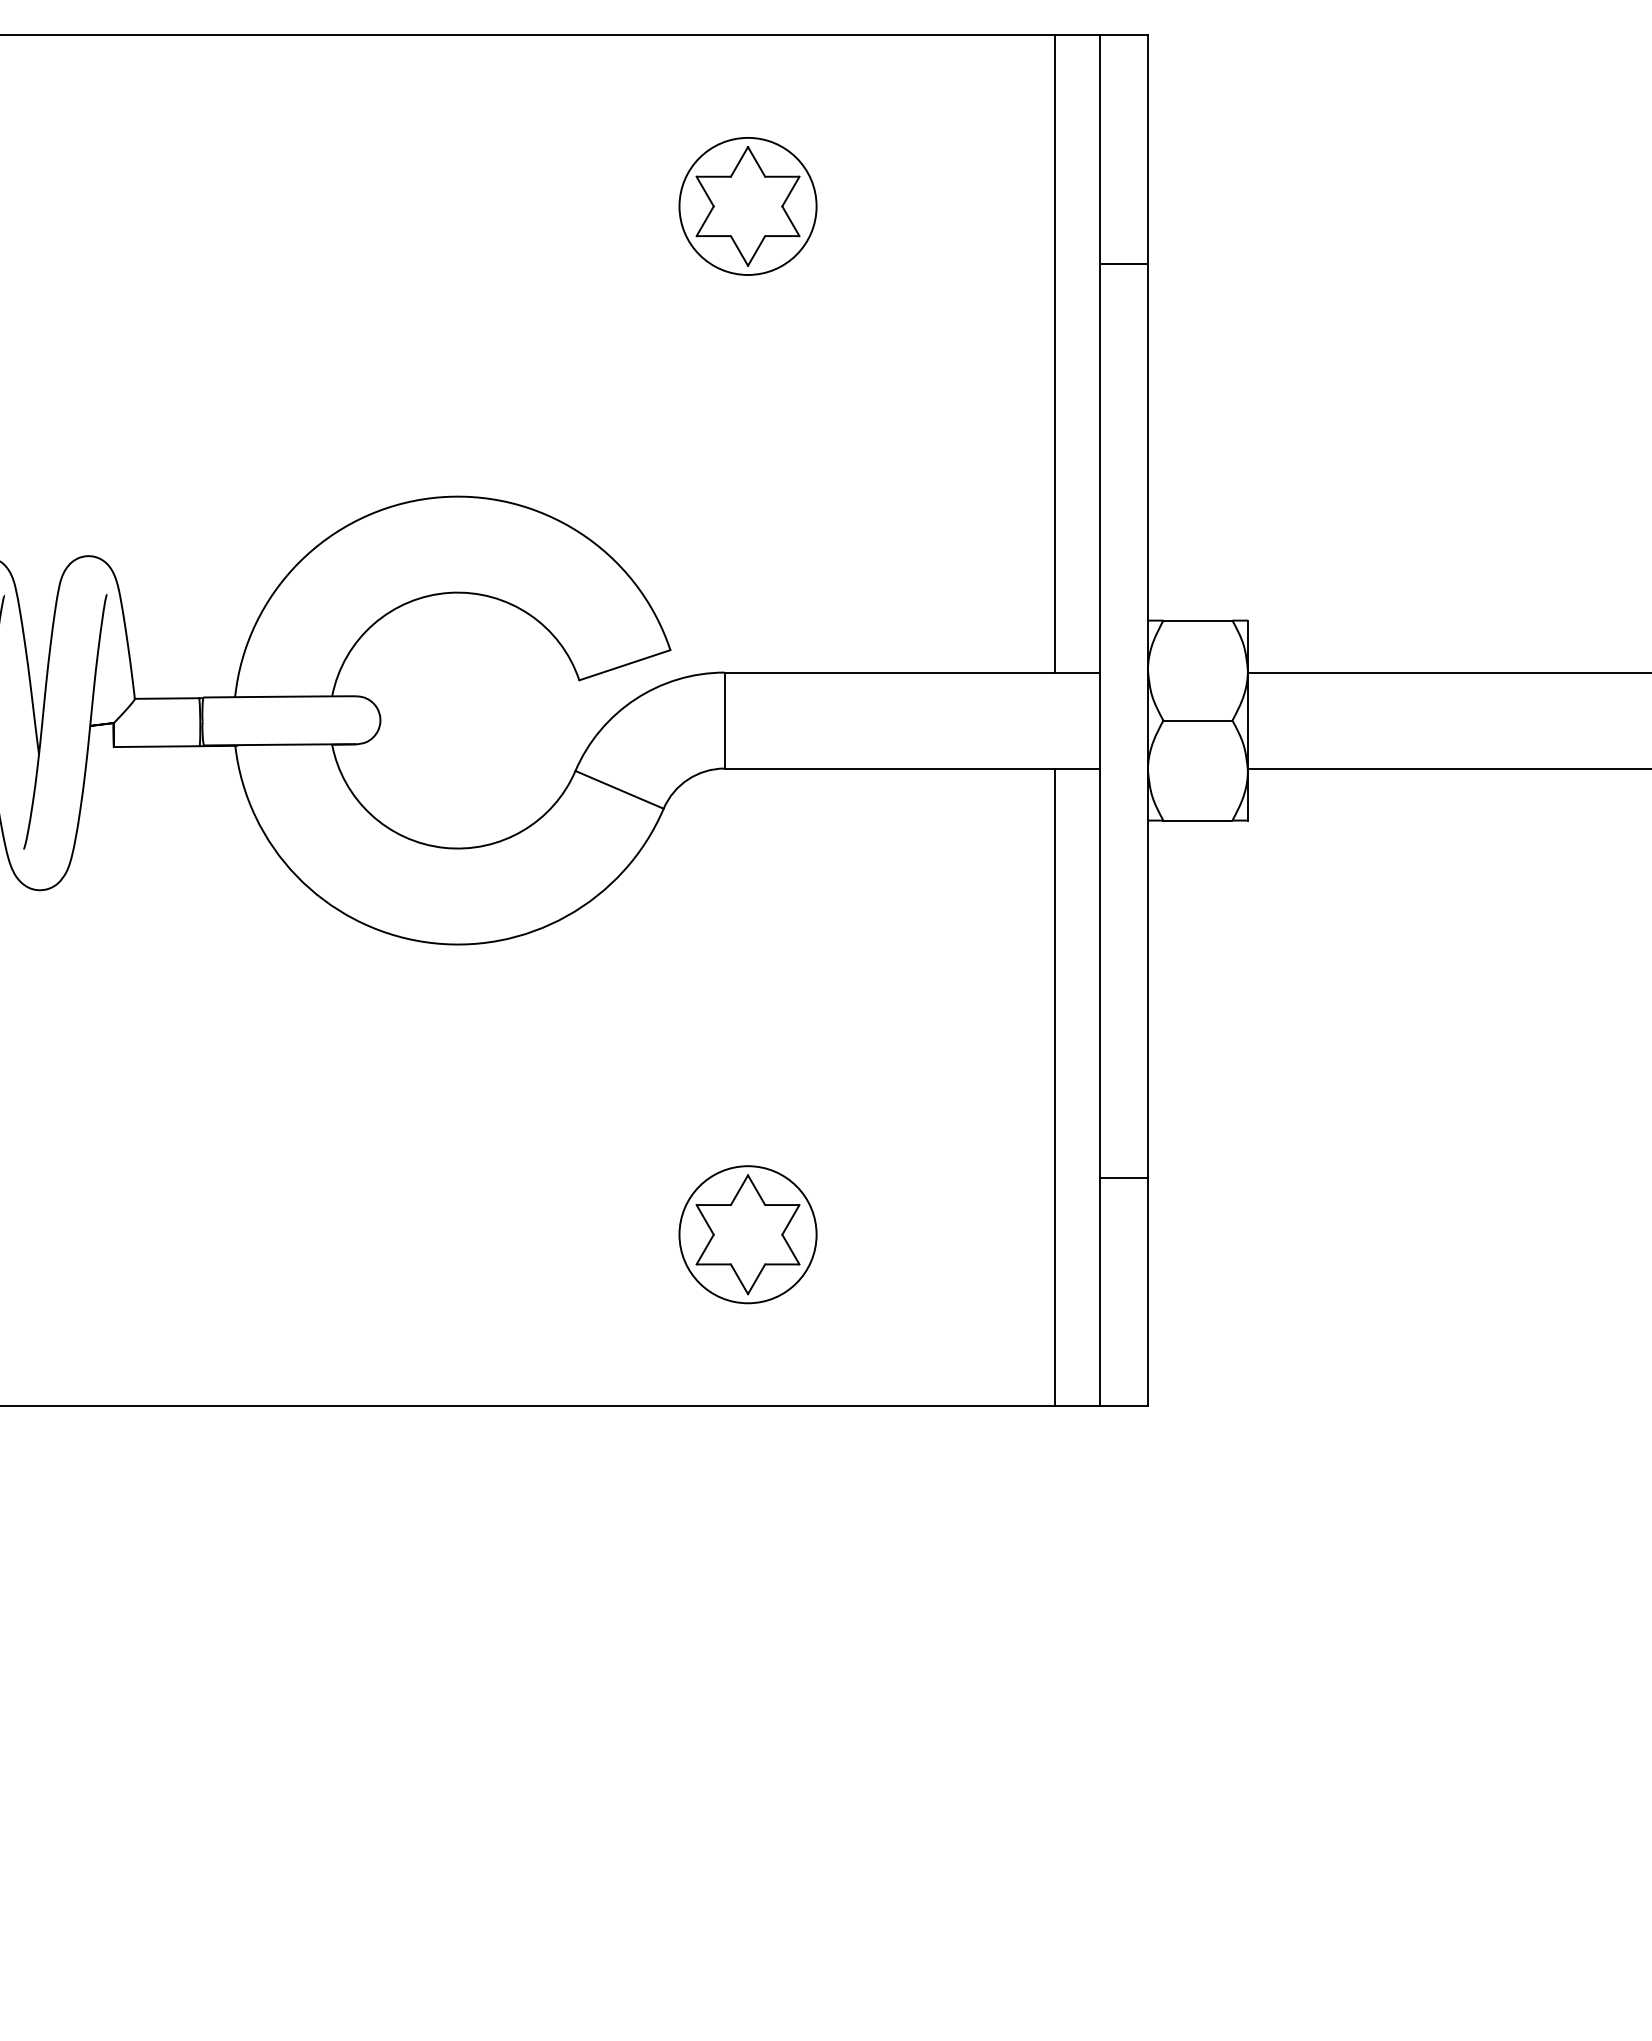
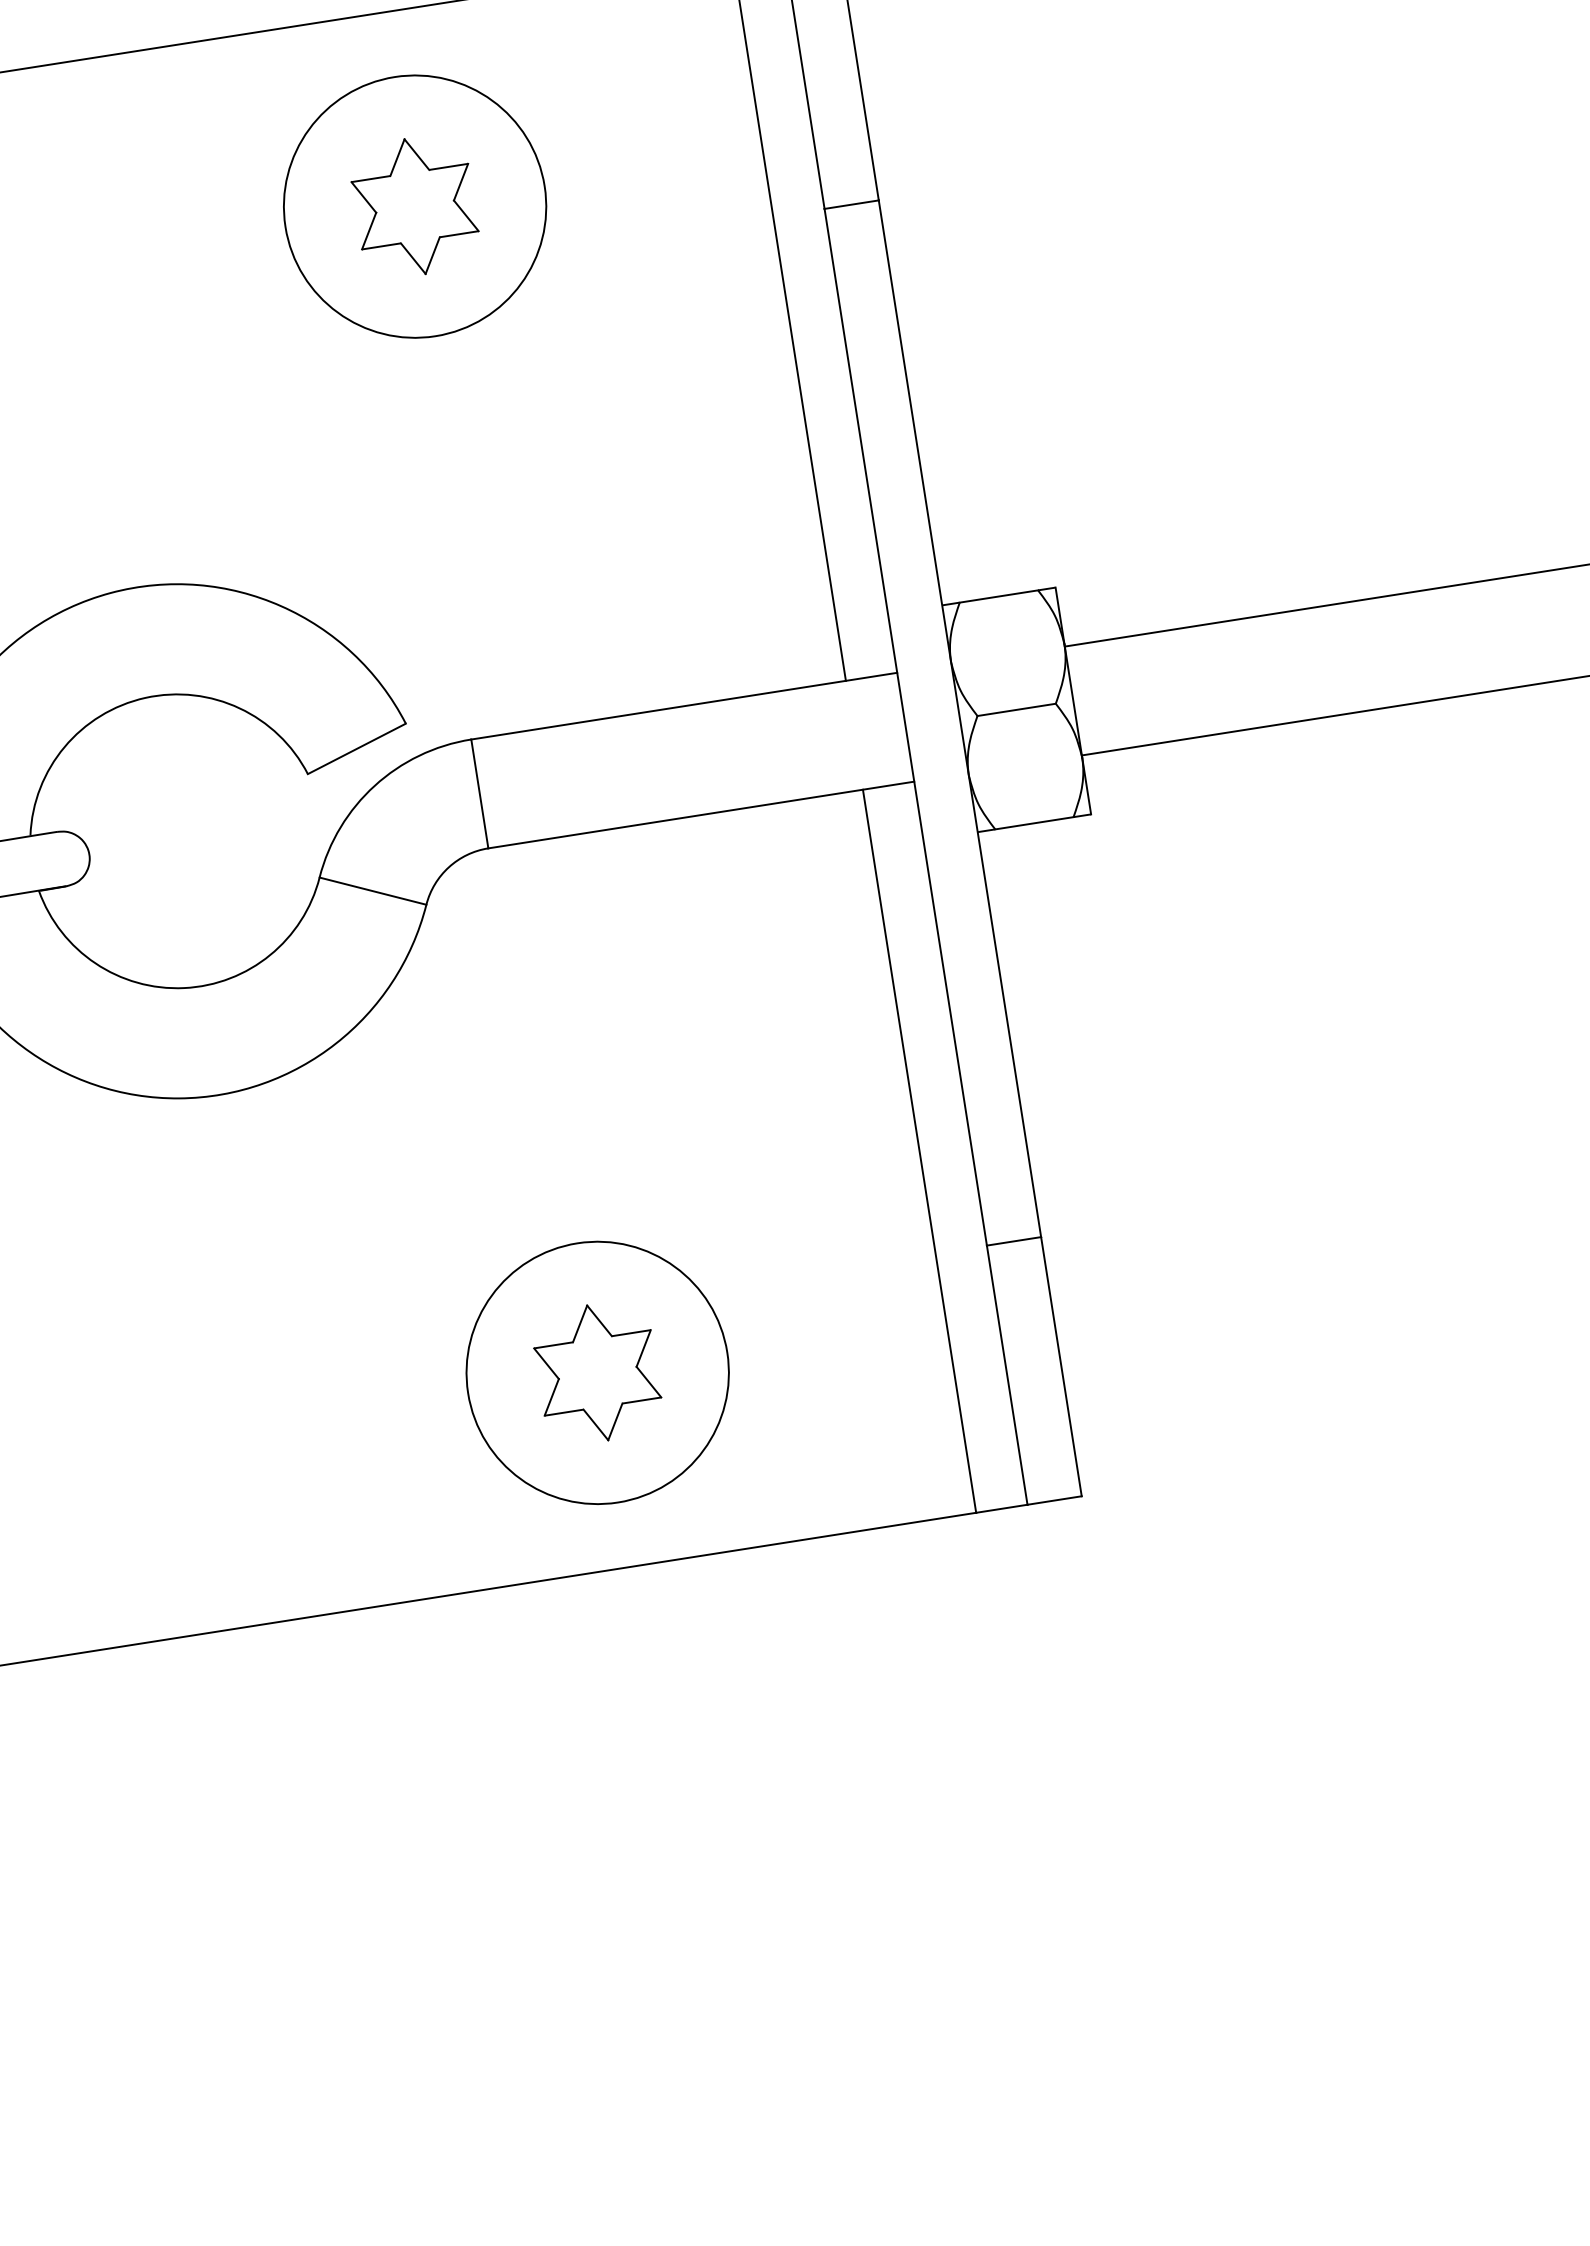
circle: (747, 206) -> (414, 206), size x1.67
circle: (747, 1234) -> (597, 1372), size x1.67

